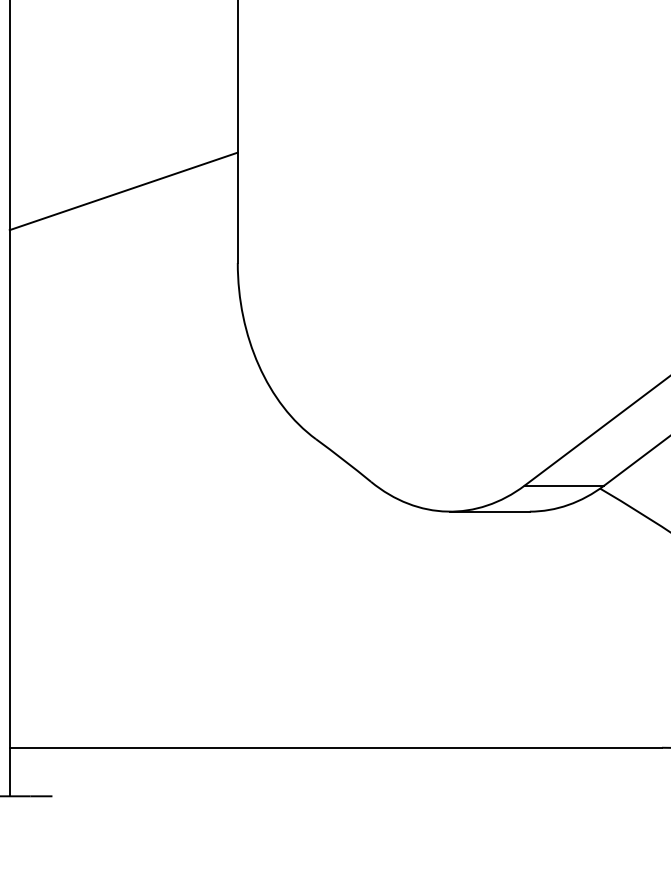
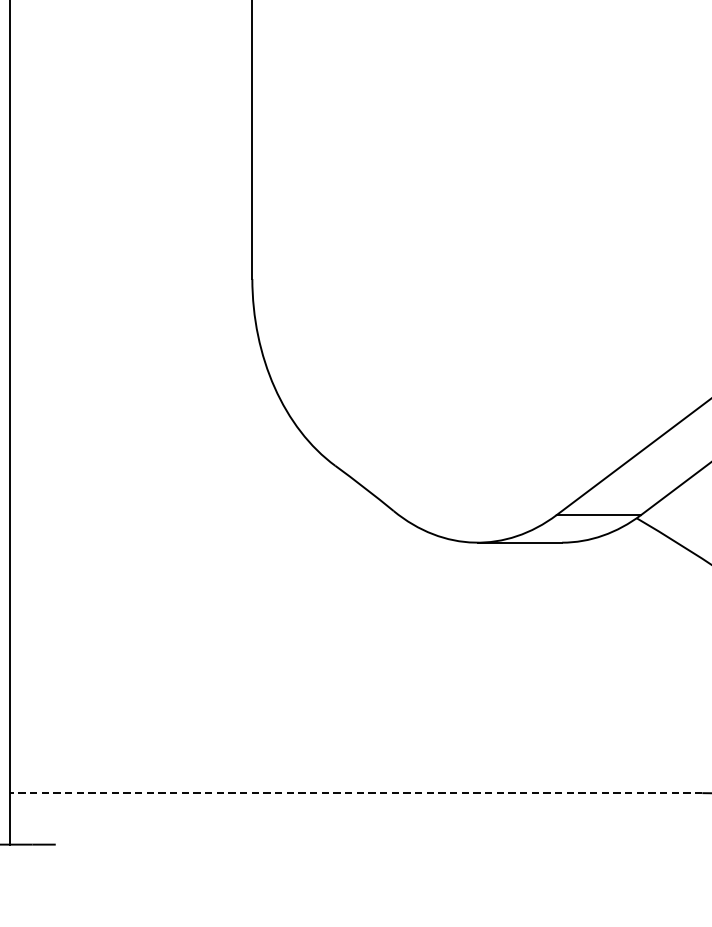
line: (123, 191) -> (131, 203), removed
line: (335, 747) -> (356, 792), solid -> dashed

